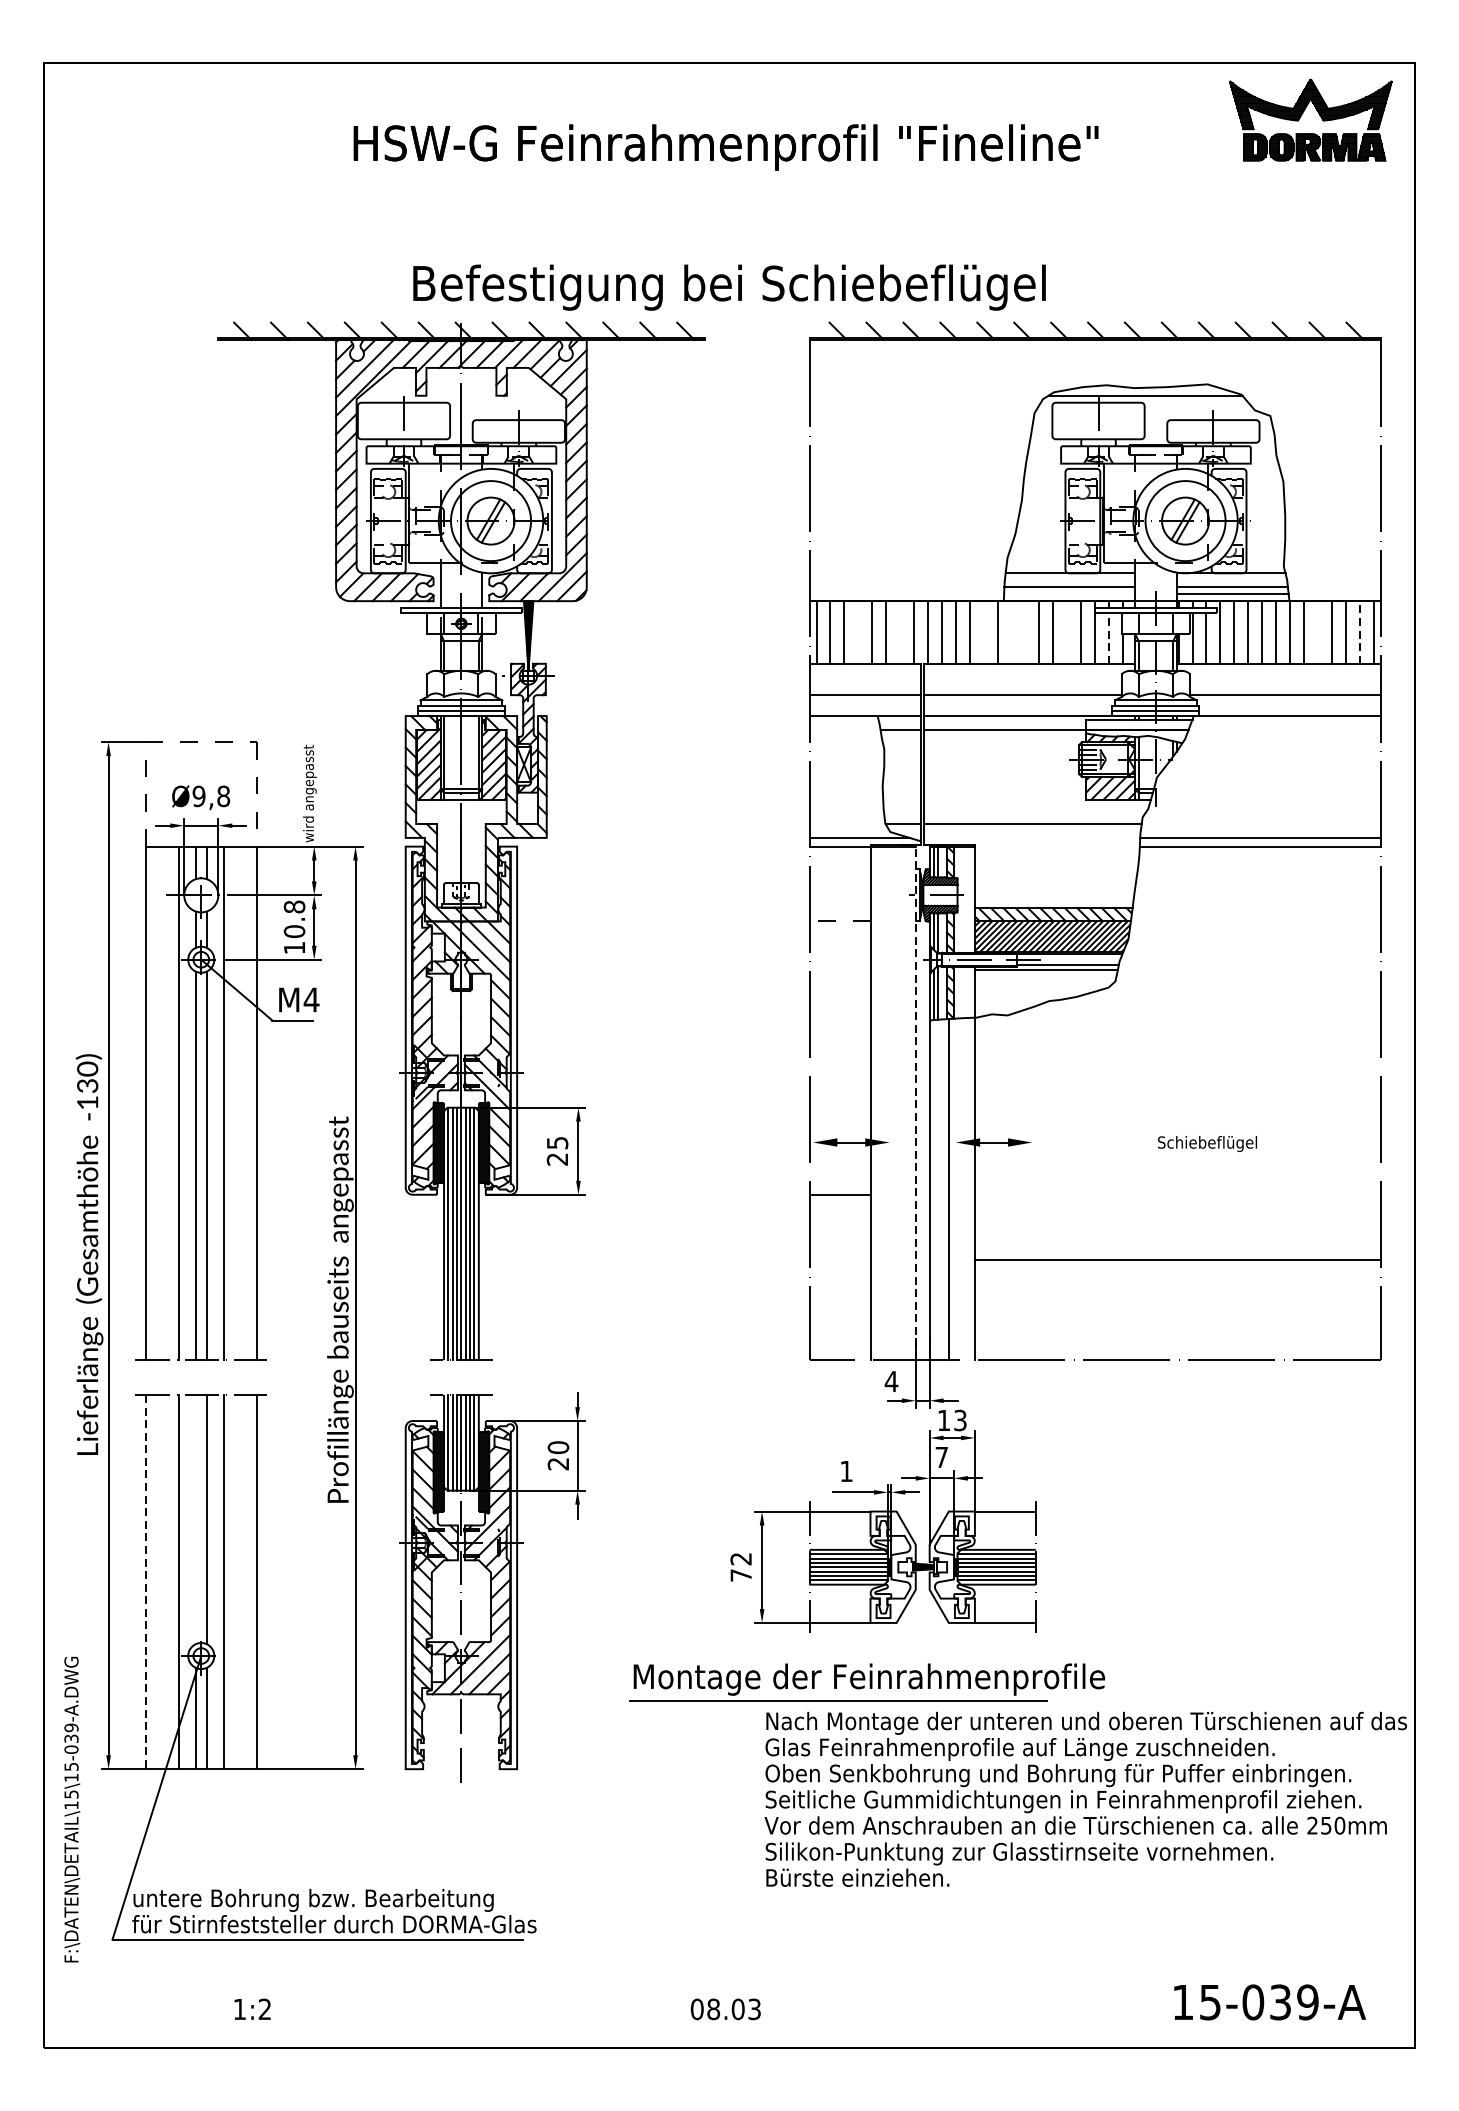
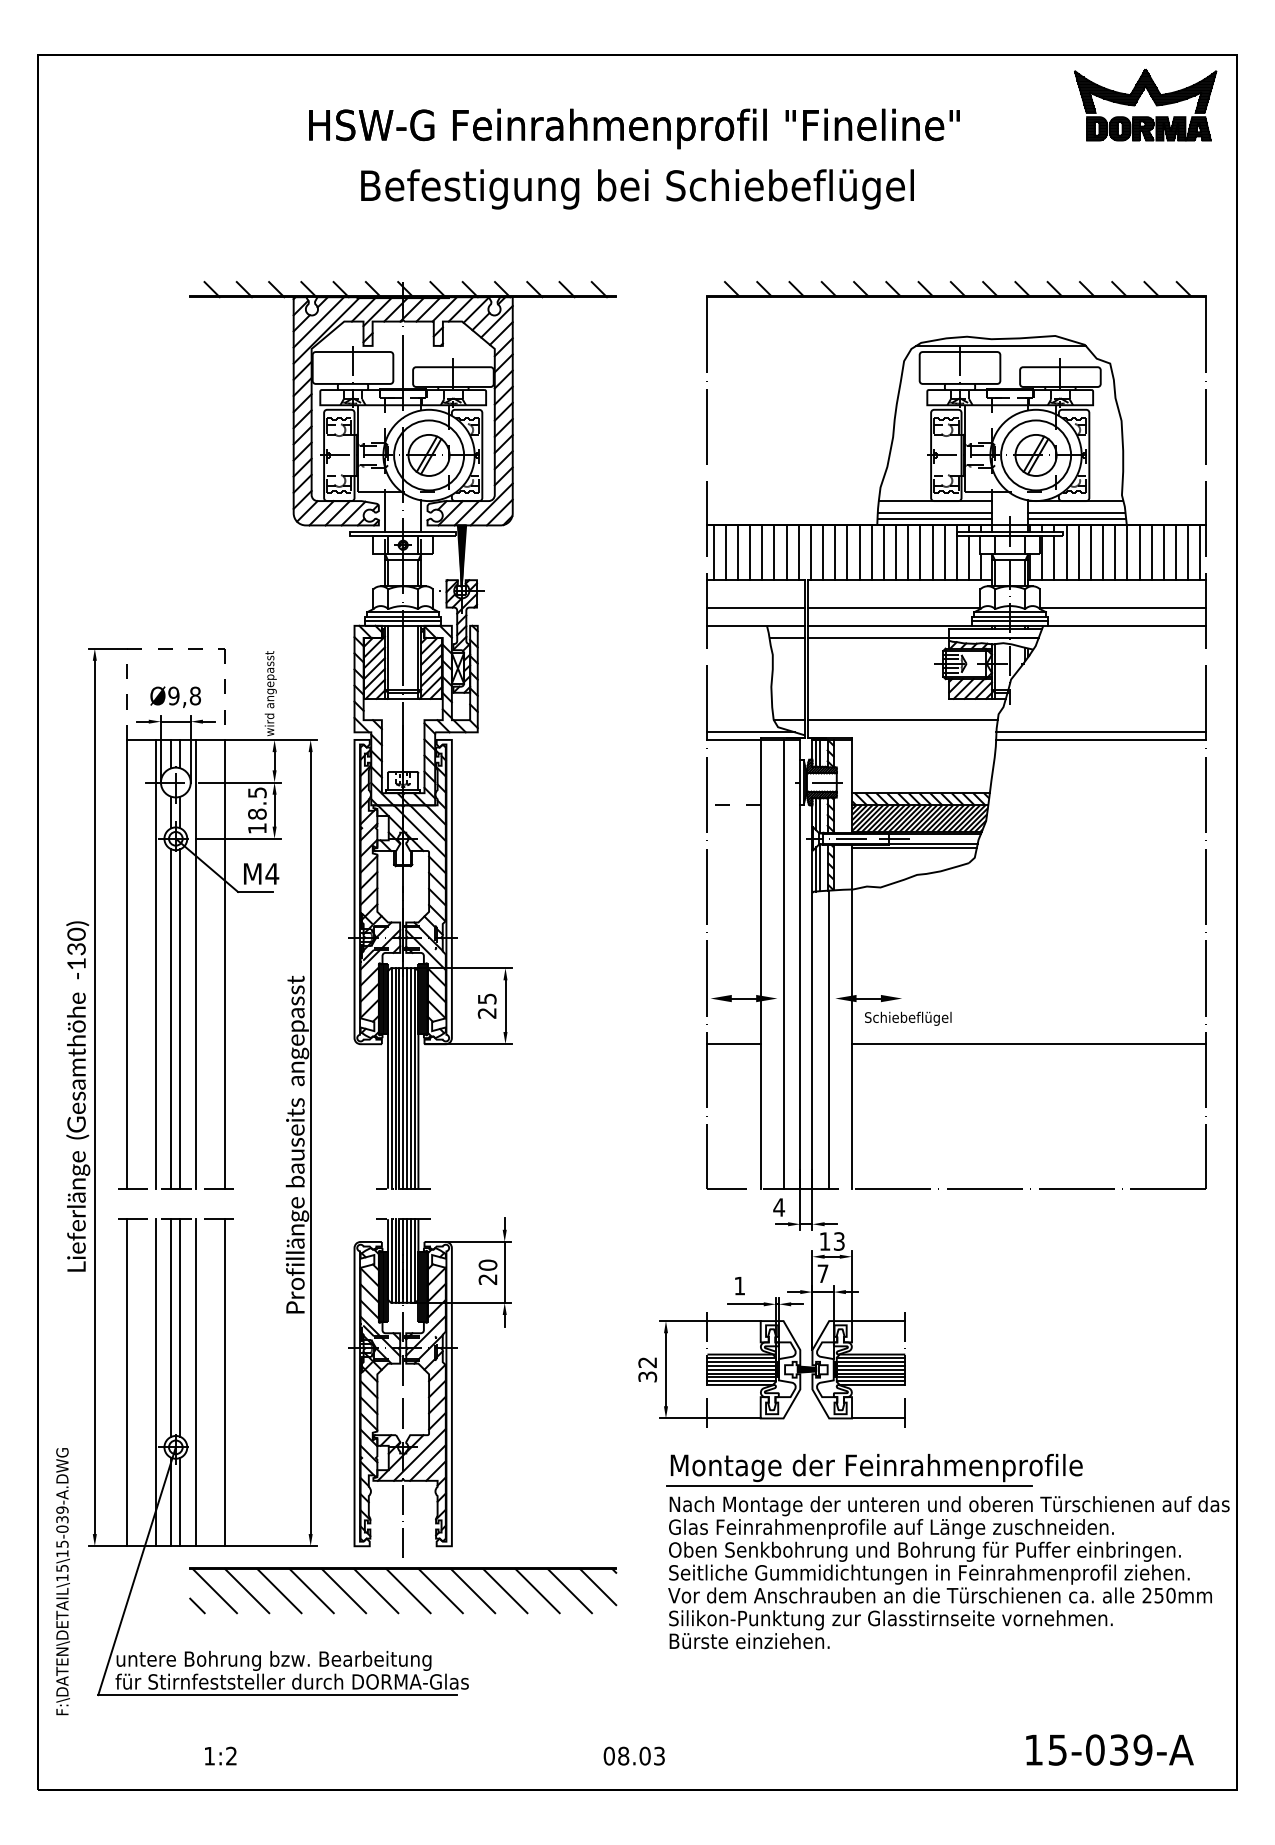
text: (729, 287) -> (637, 189), moved
line: (1069, 593) -> (934, 518), added
line: (858, 632) -> (750, 552), added
line: (899, 632) -> (786, 552), added
line: (983, 632) -> (859, 552), added
line: (1010, 632) -> (883, 552), added
line: (1025, 632) -> (896, 552), added
line: (1067, 632) -> (932, 552), added
line: (1317, 632) -> (1151, 552), added
line: (1359, 632) -> (1188, 552), dashed -> solid
line: (1109, 637) -> (969, 557), dashed -> solid
text: (294, 919) -> (257, 803), 10.8 -> 18.5
line: (896, 1102) -> (783, 963), added
line: (916, 1102) -> (800, 963), dashed -> solid
text: (1207, 1143) -> (908, 1018), moved
line: (1178, 1260) -> (1029, 1044), moved
line: (196, 1518) -> (171, 1327), added
text: (740, 1574) -> (647, 1376), 72 -> 32
line: (145, 1581) -> (127, 1382), dashed -> solid
part: (866, 1682) -> (874, 1470), moved
part: (461, 1819) -> (403, 1590), added

